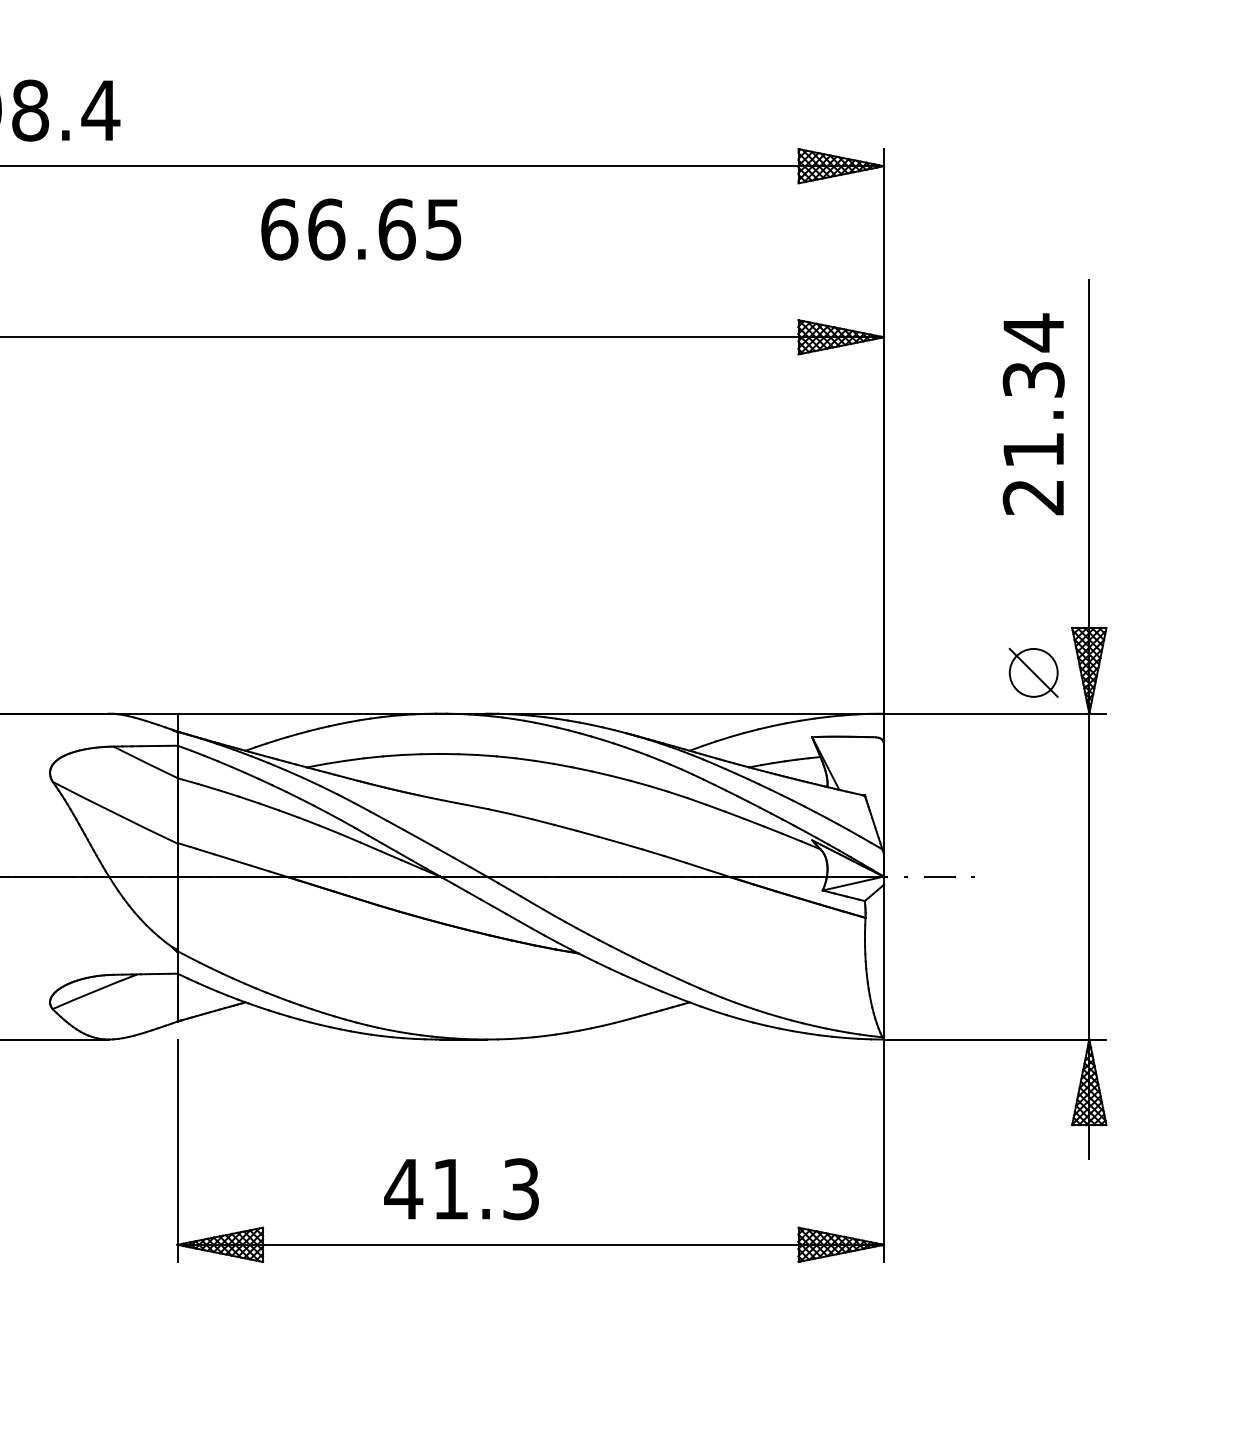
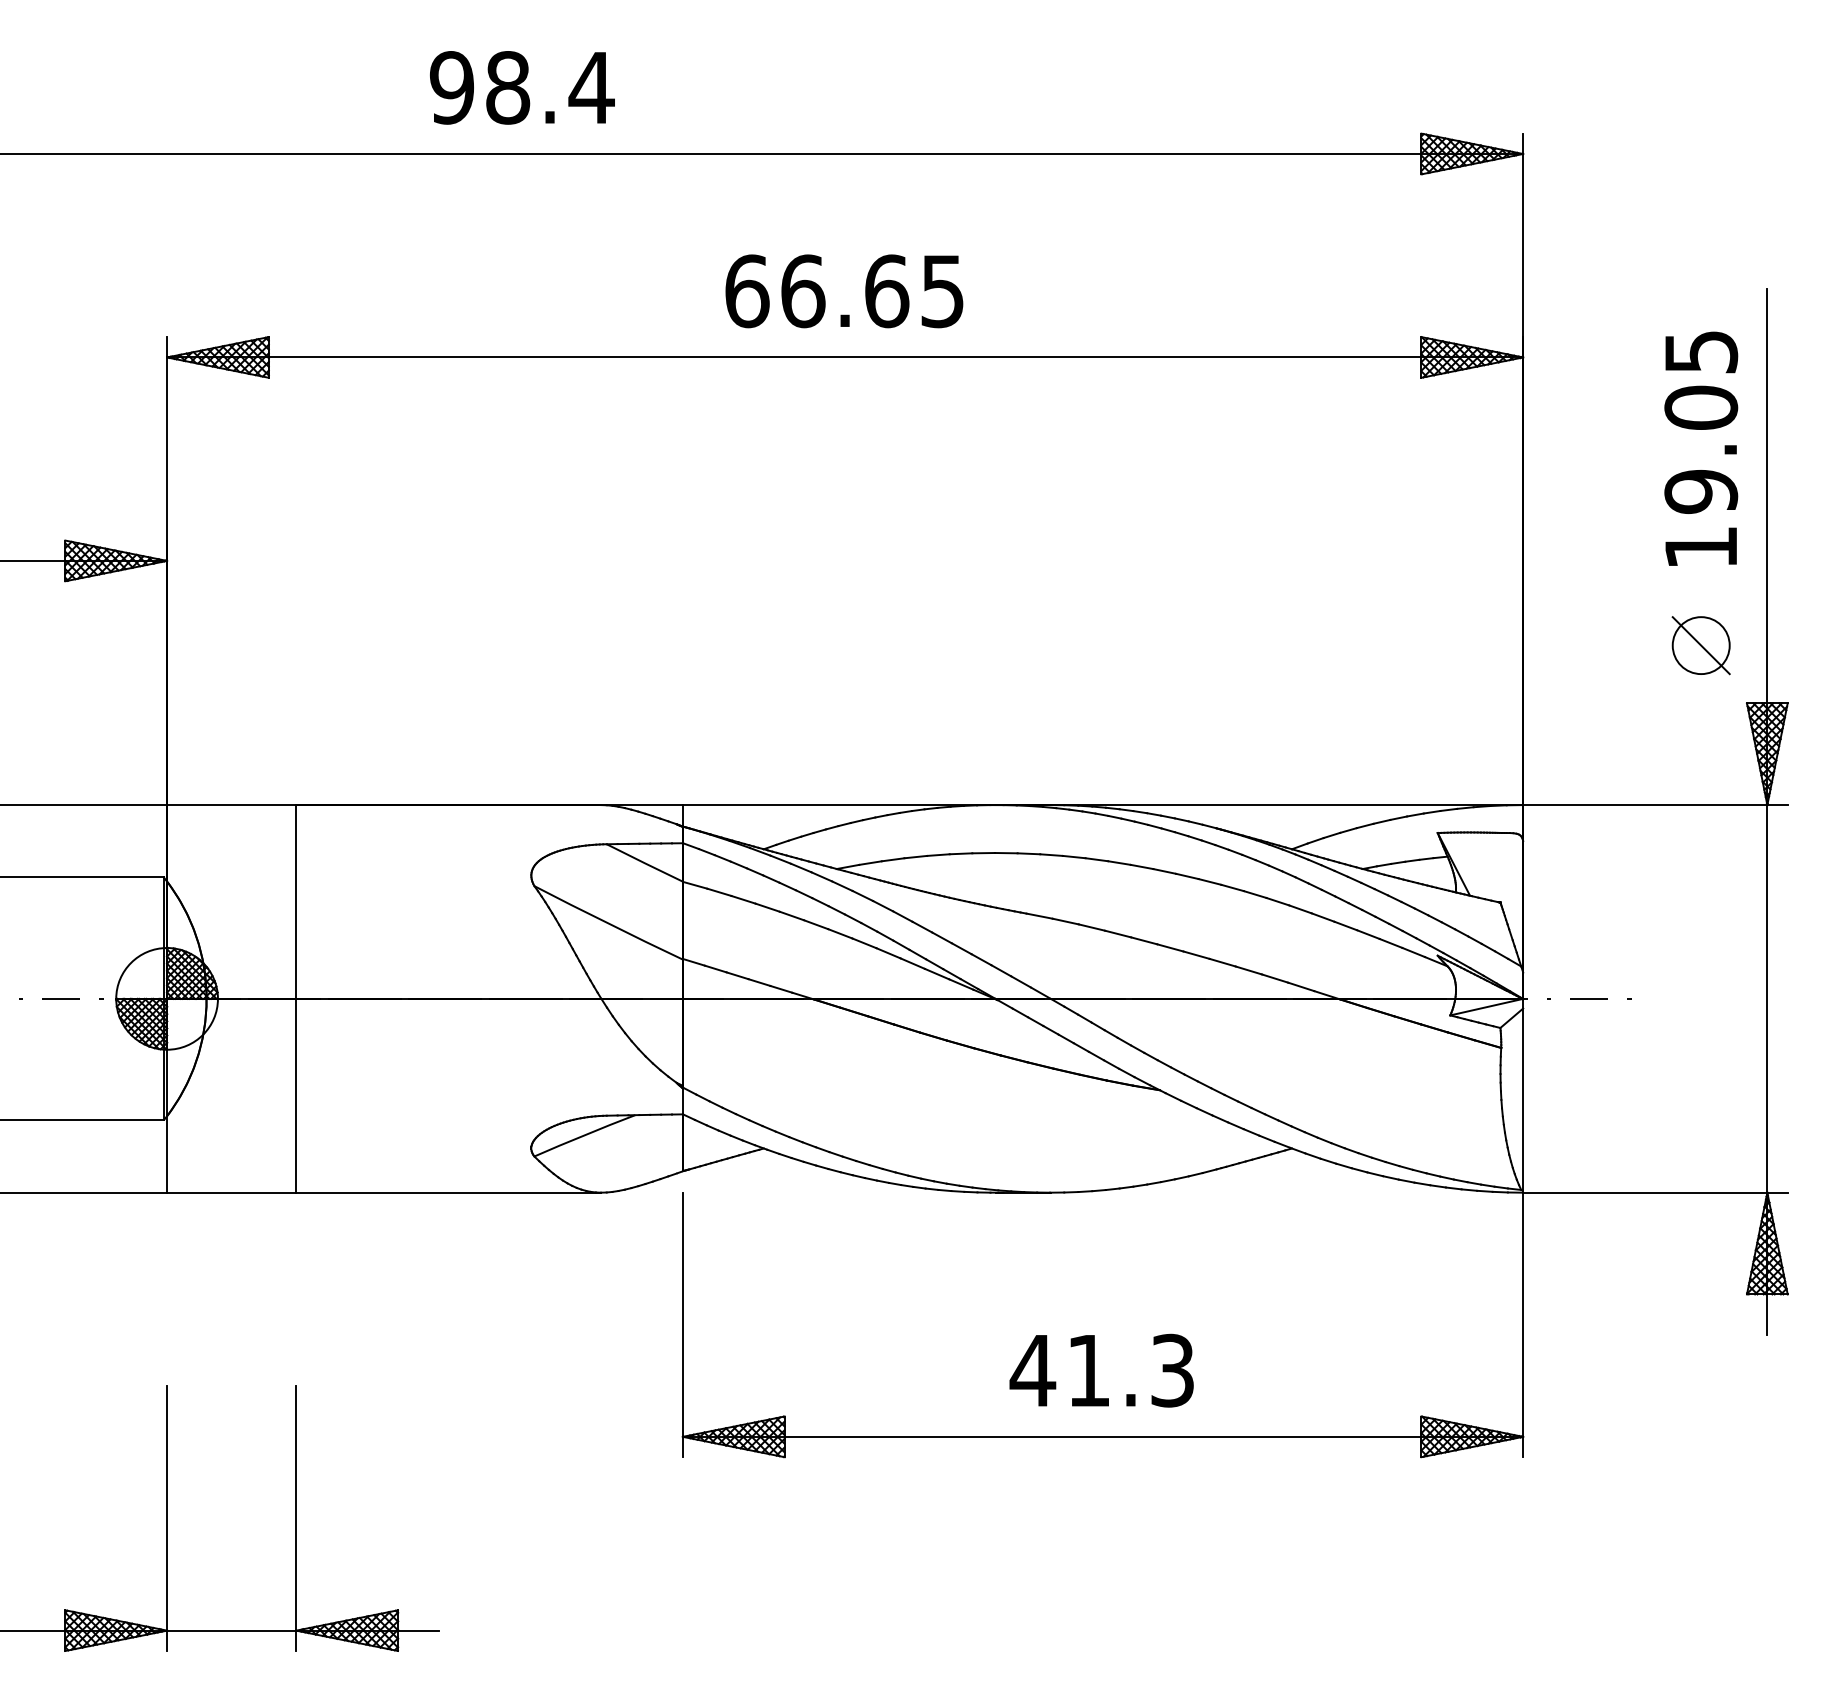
text: (361, 229) -> (844, 291), moved
text: (1033, 414) -> (1701, 449), 21.34 -> 19.05
part: (1033, 672) -> (1700, 645), moved
text: (461, 1189) -> (1101, 1370), moved

